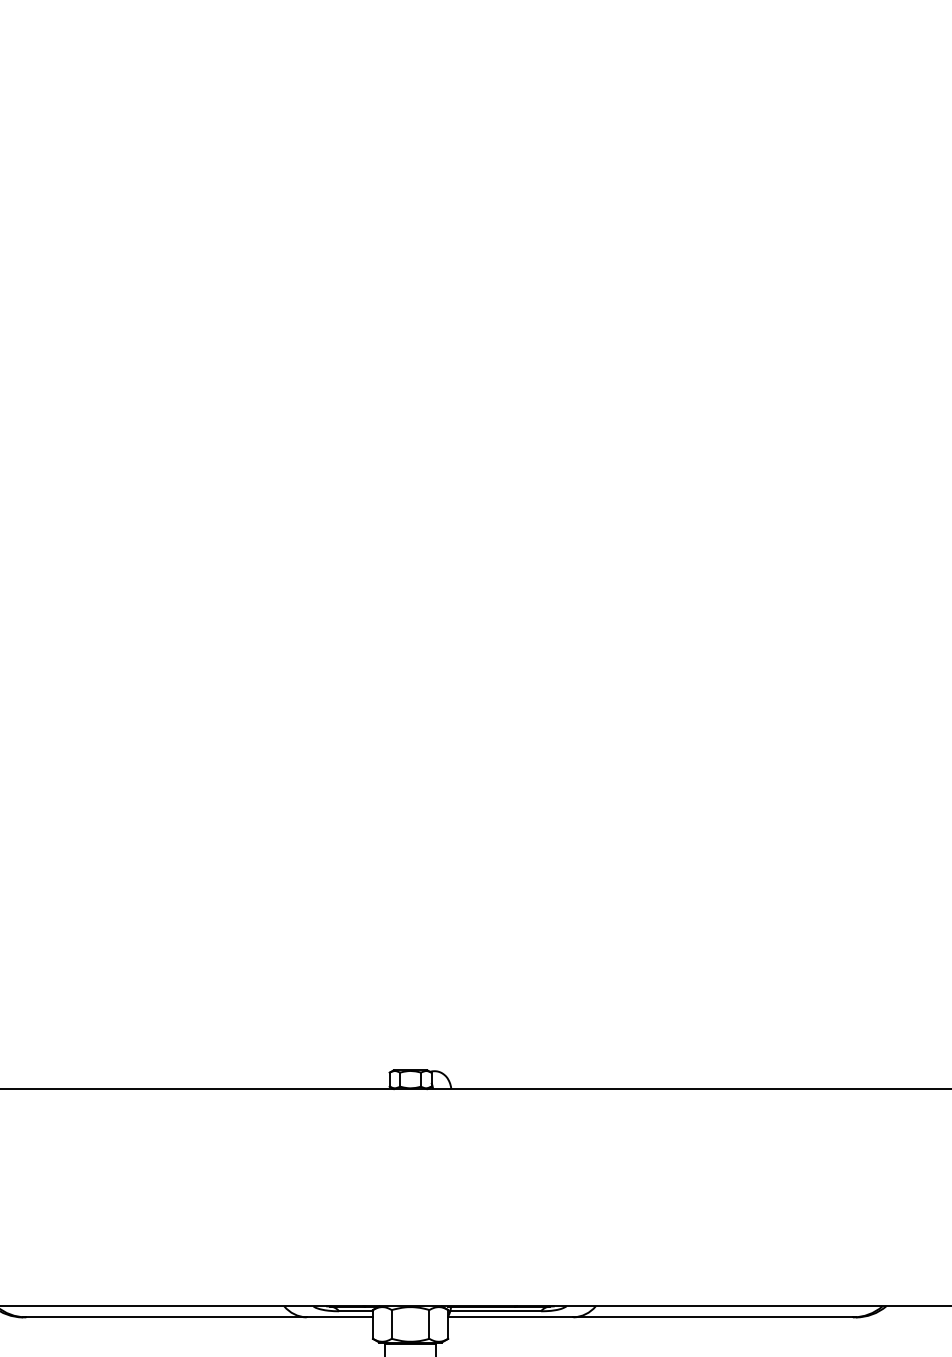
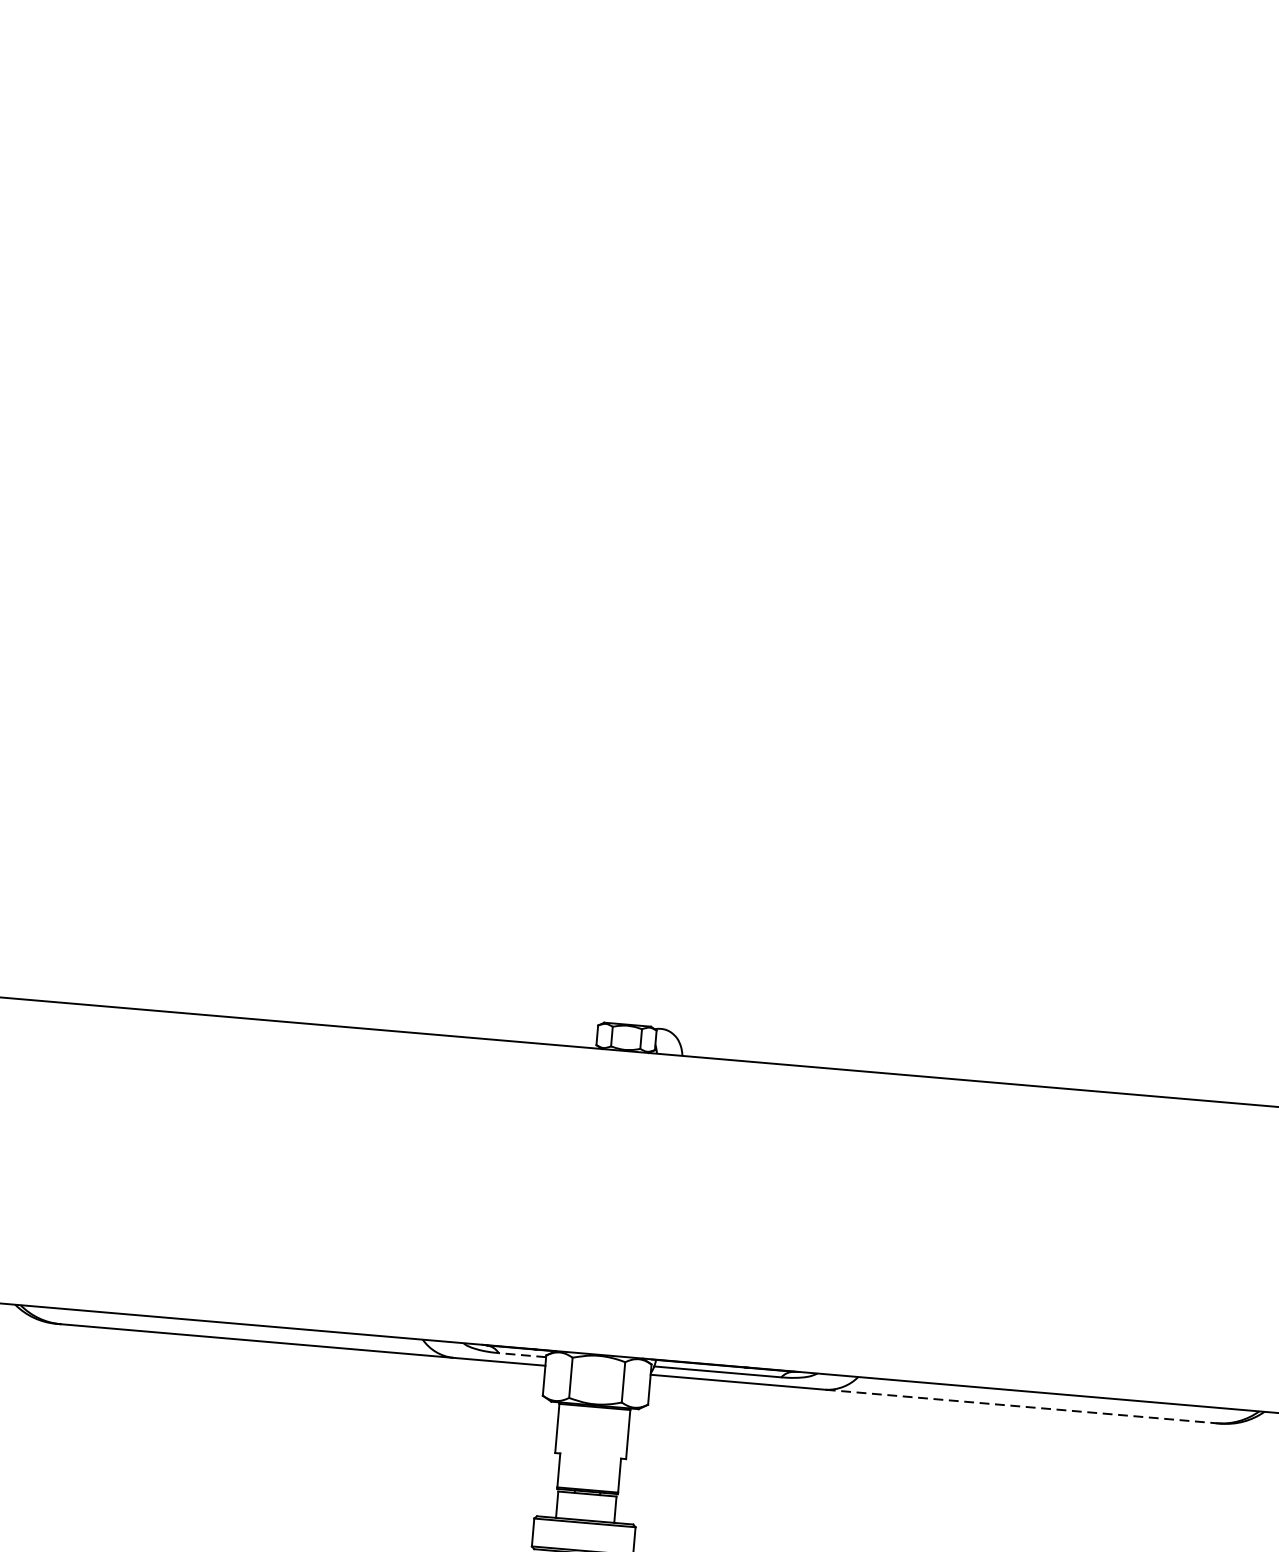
line: (356, 1311) -> (523, 1355), solid -> dashed
line: (713, 1317) -> (1021, 1406), solid -> dashed

